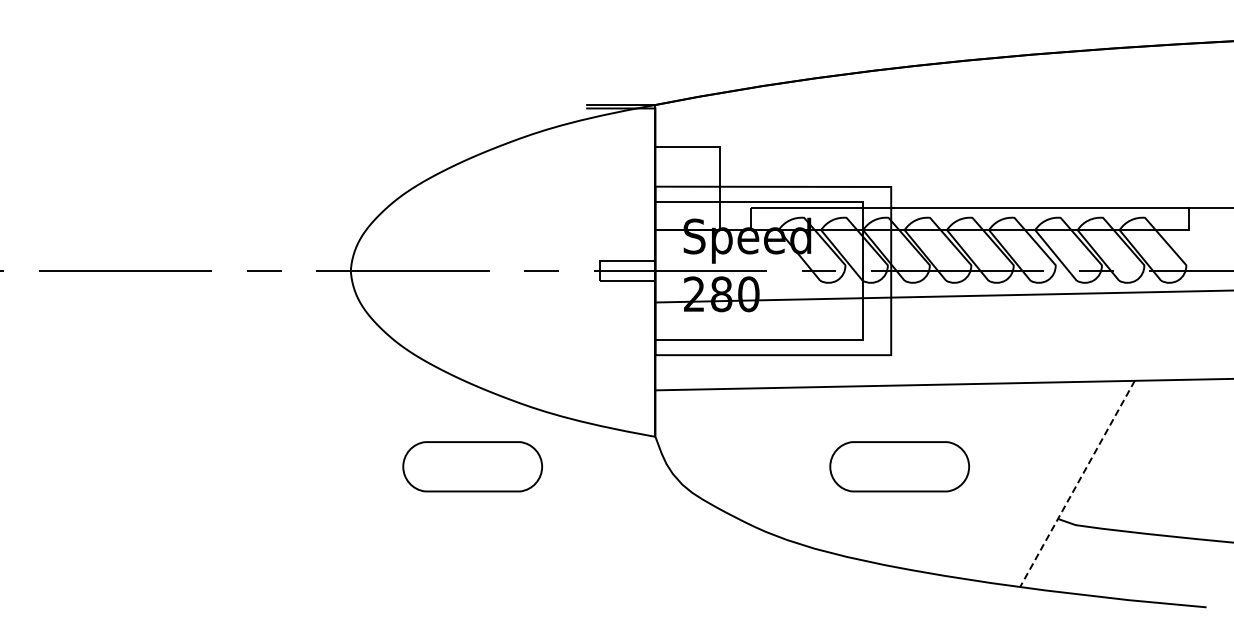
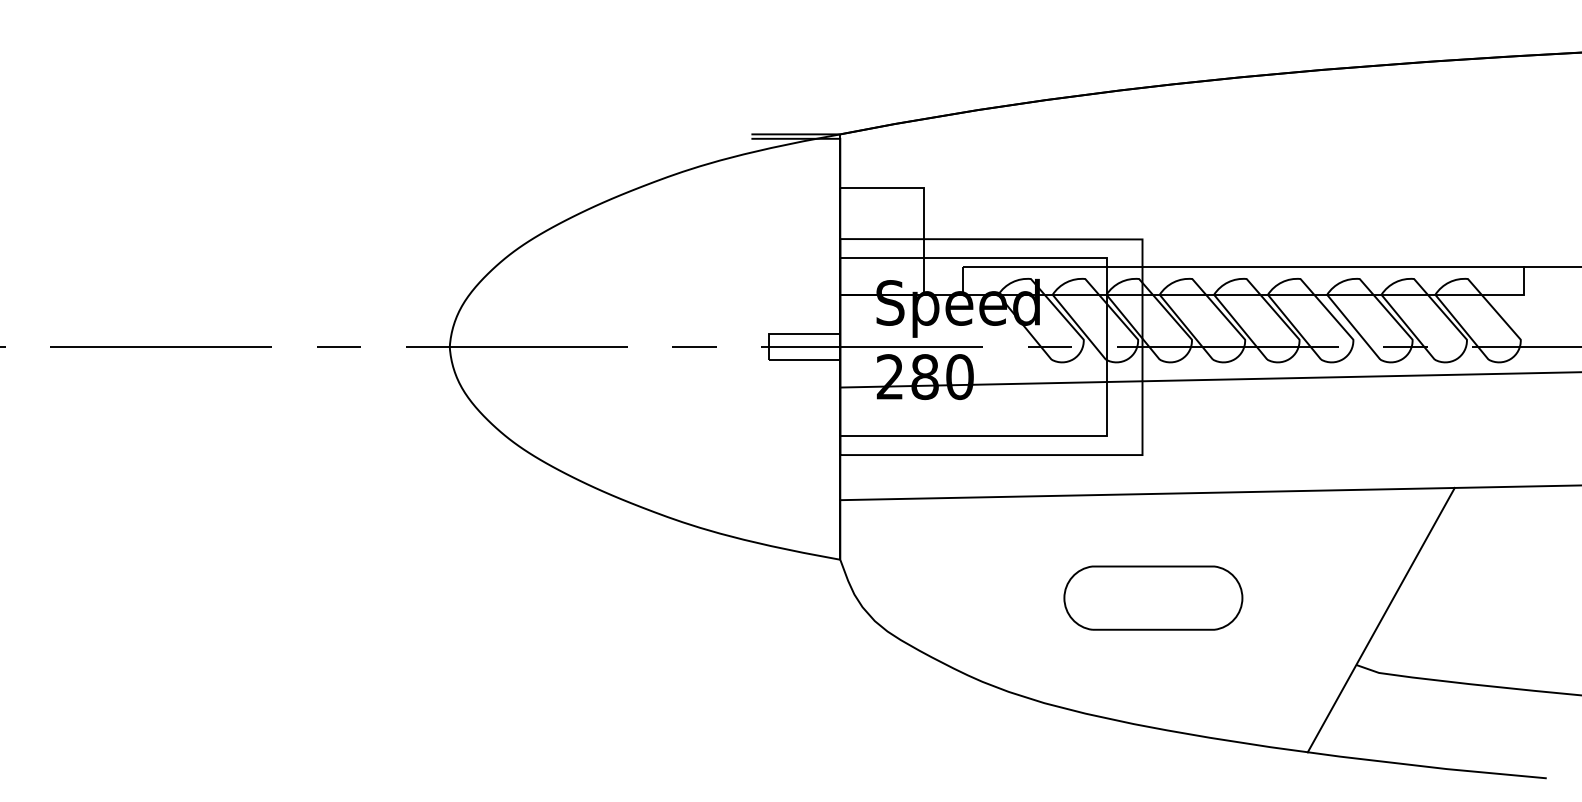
part: (472, 466) -> (605, 597), removed
line: (1077, 483) -> (1381, 619), dashed -> solid

